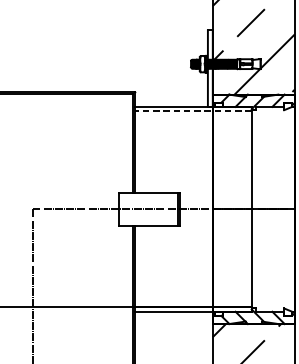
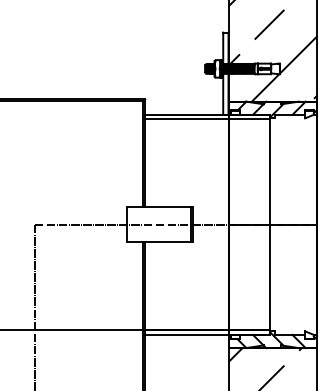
line: (193, 111) -> (207, 119), dashed -> solid

